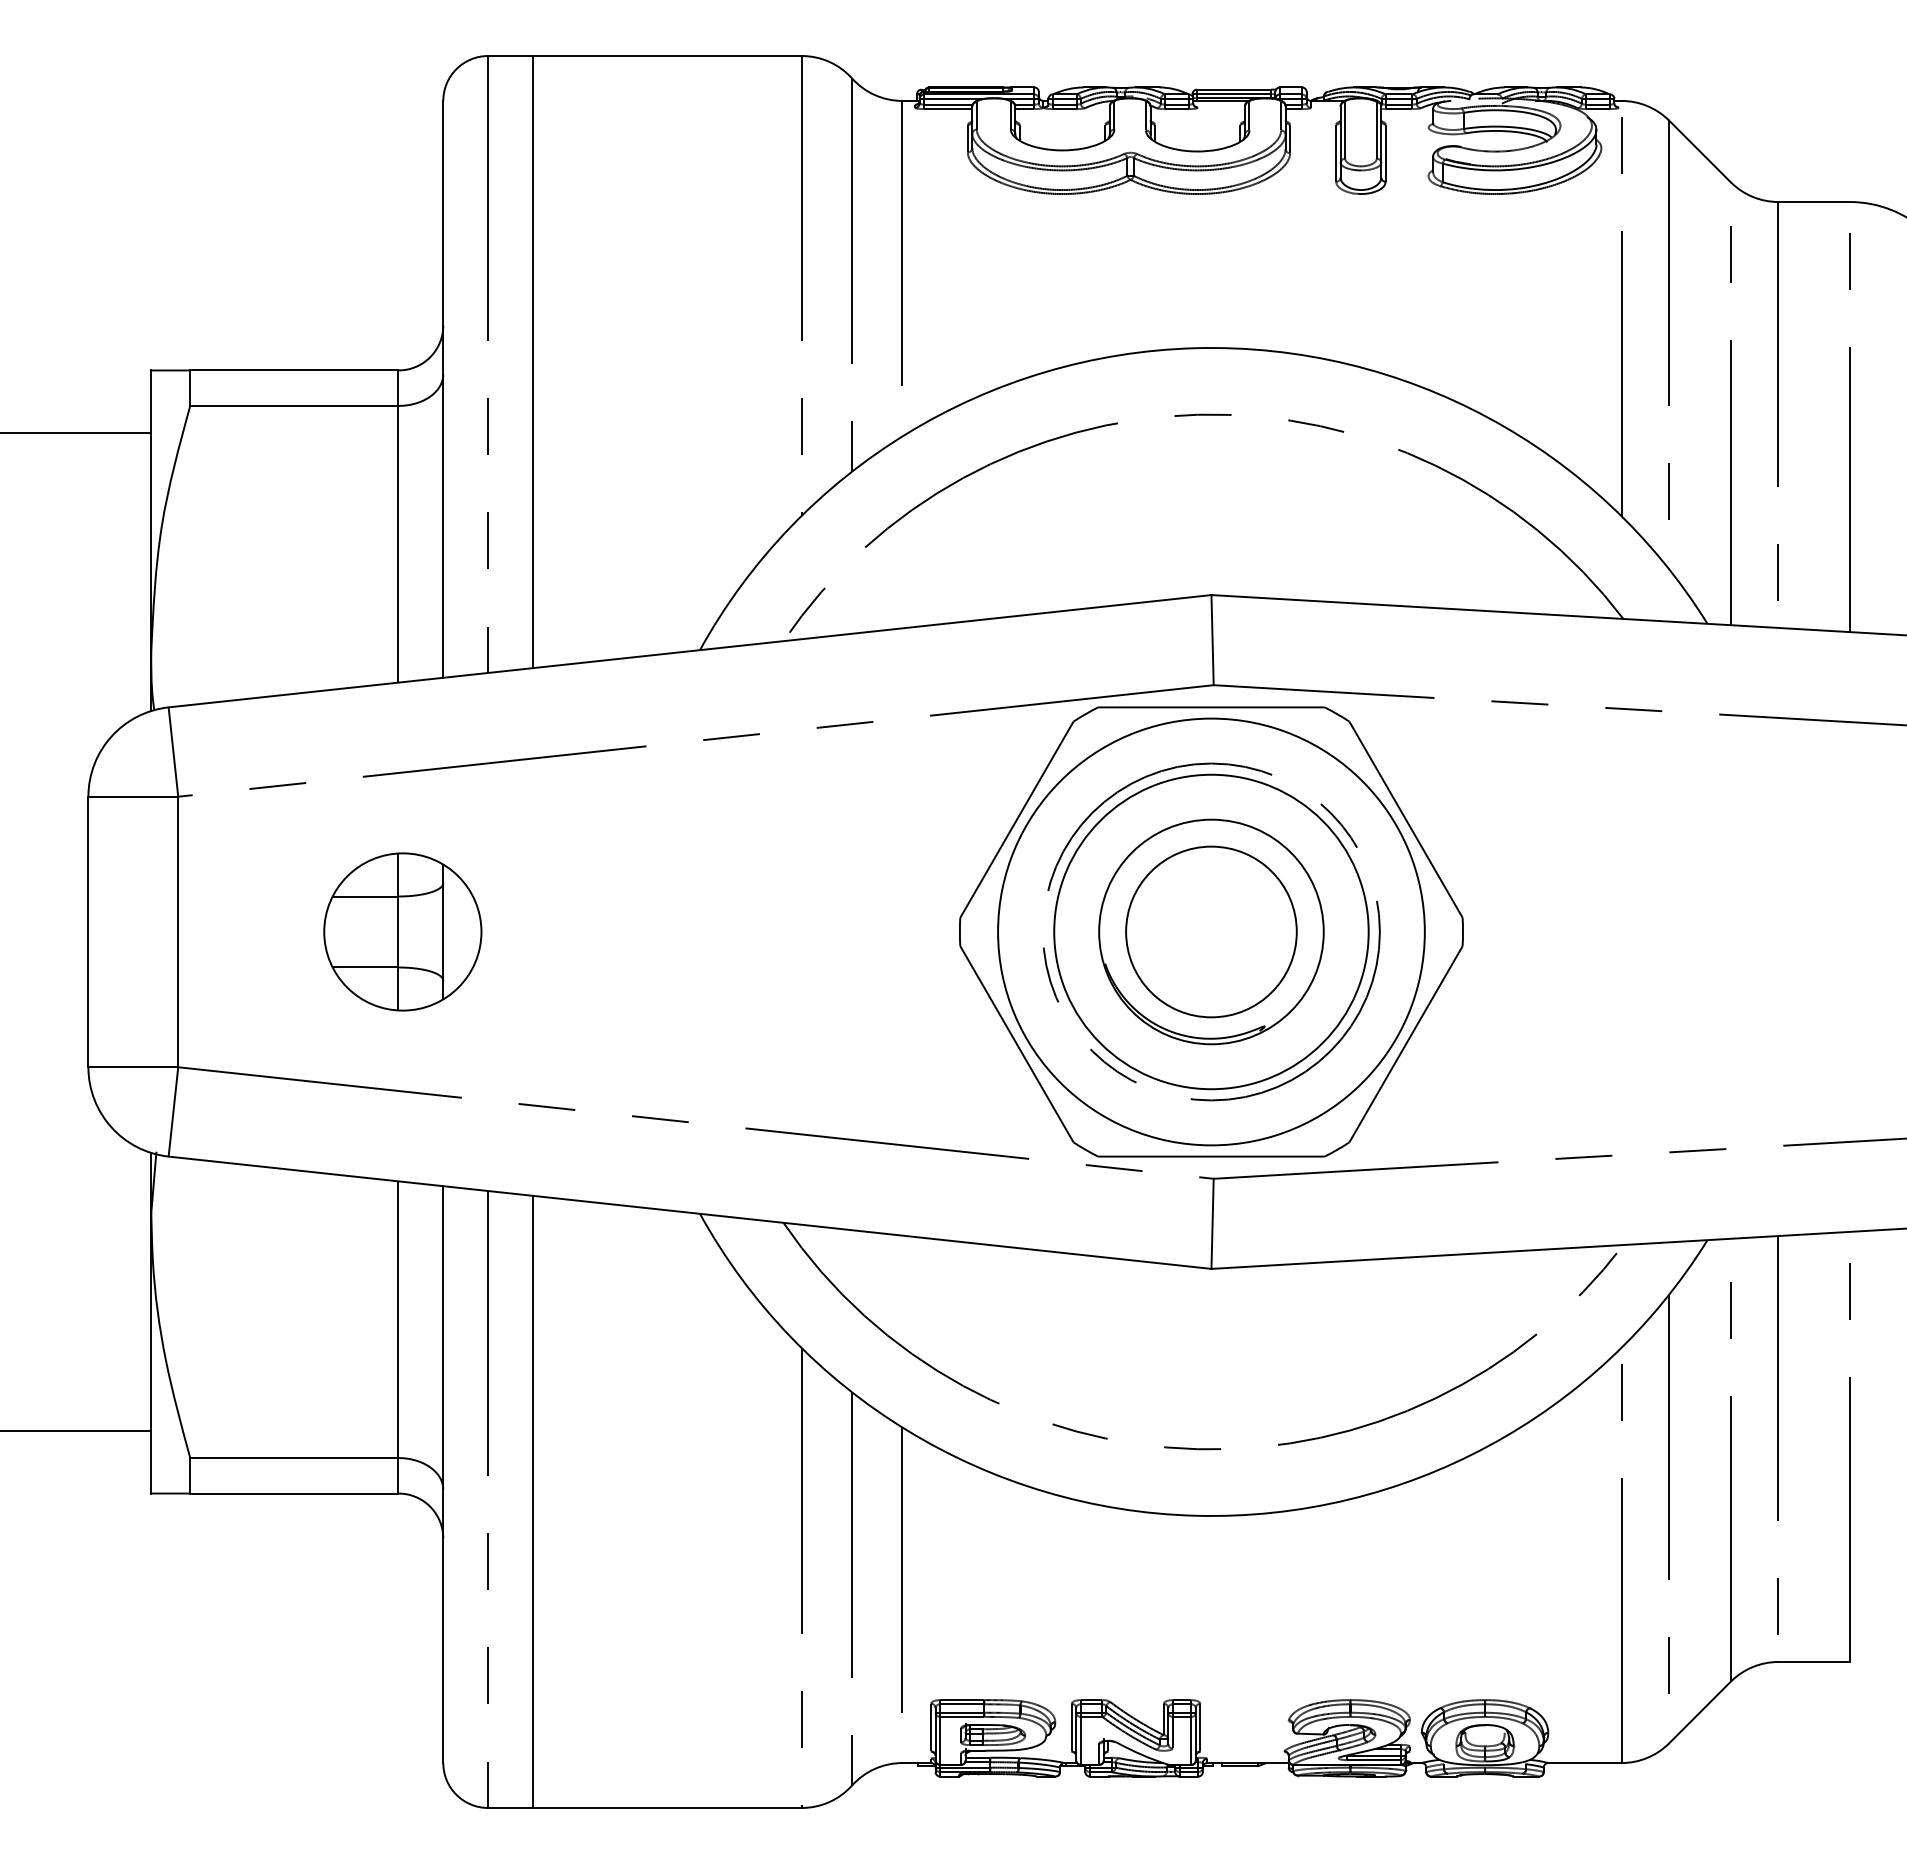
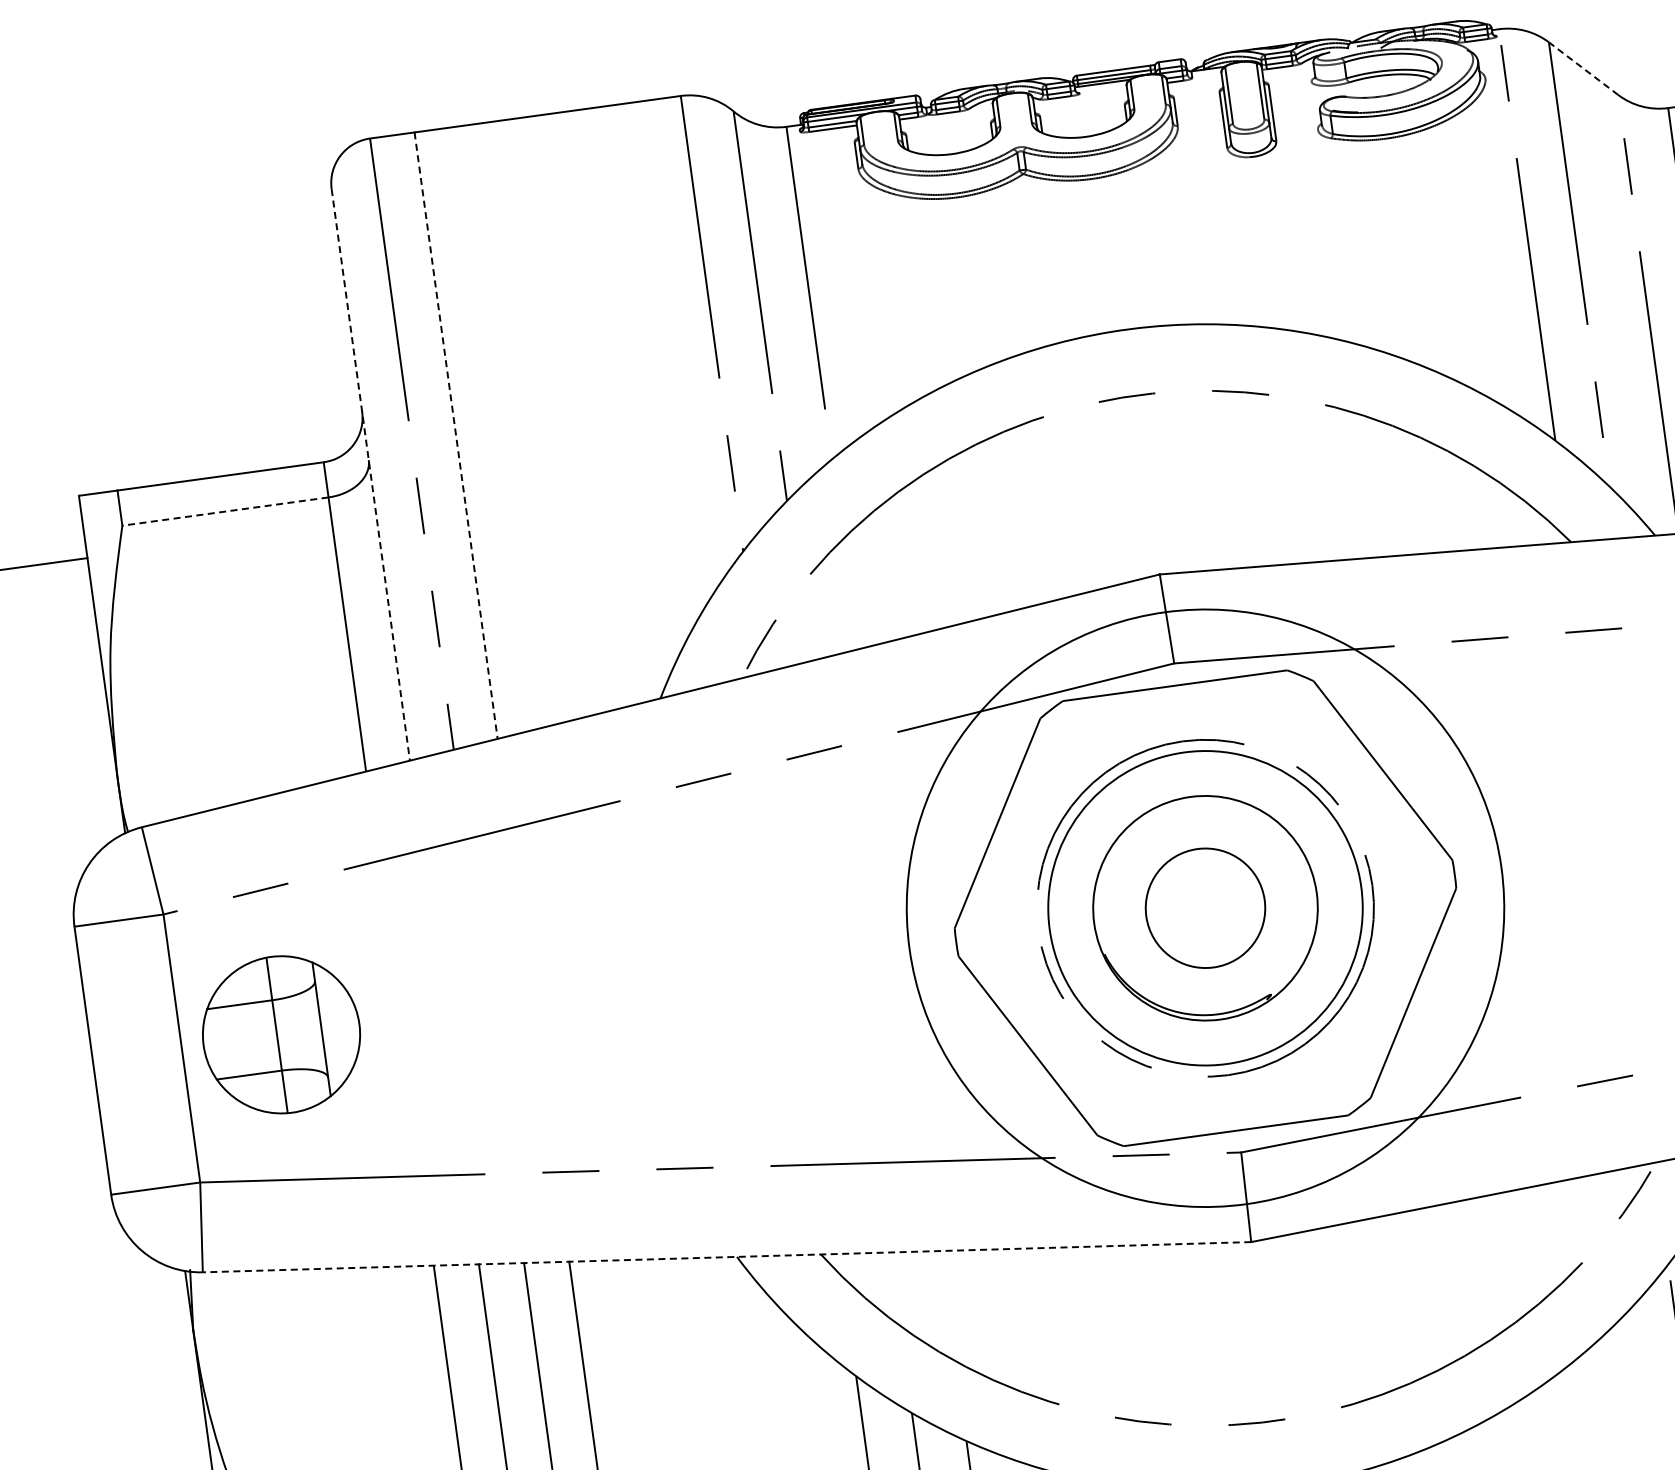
line: (1700, 151) -> (1584, 68), solid -> dashed
line: (533, 362) -> (456, 436), solid -> dashed
line: (443, 389) -> (371, 475), solid -> dashed
line: (293, 405) -> (224, 511), solid -> dashed
part: (402, 931) -> (281, 1034), moved
circle: (1211, 931) -> (1205, 907), size x0.7
circle: (1211, 931) -> (1205, 907), size x1.4
line: (689, 1212) -> (726, 1257), solid -> dashed

